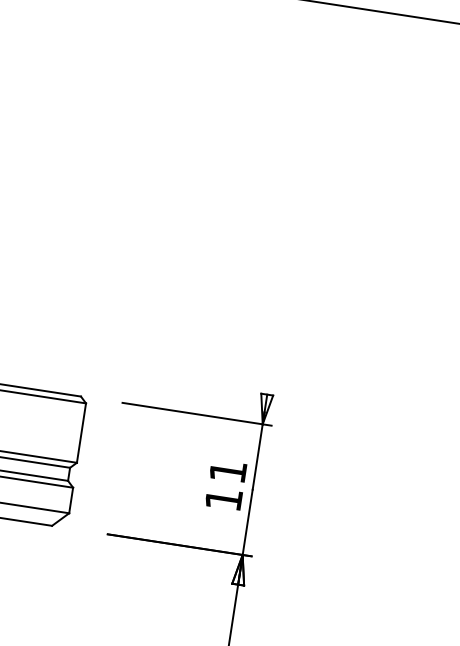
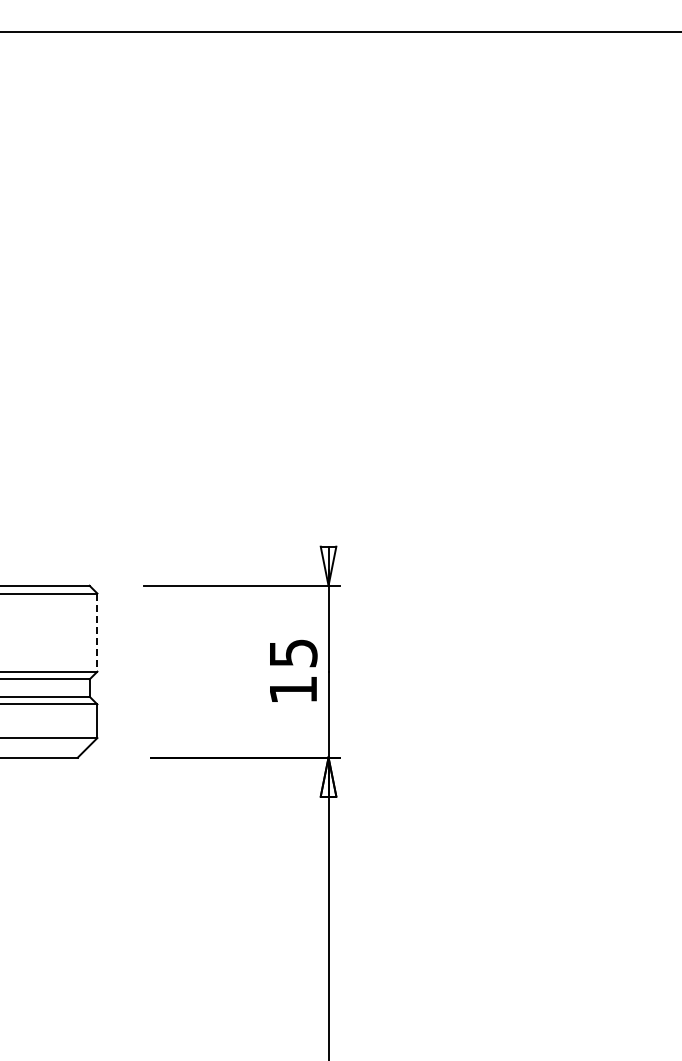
line: (81, 433) -> (97, 633), solid -> dashed
text: (228, 471) -> (293, 653), 11 -> 15

